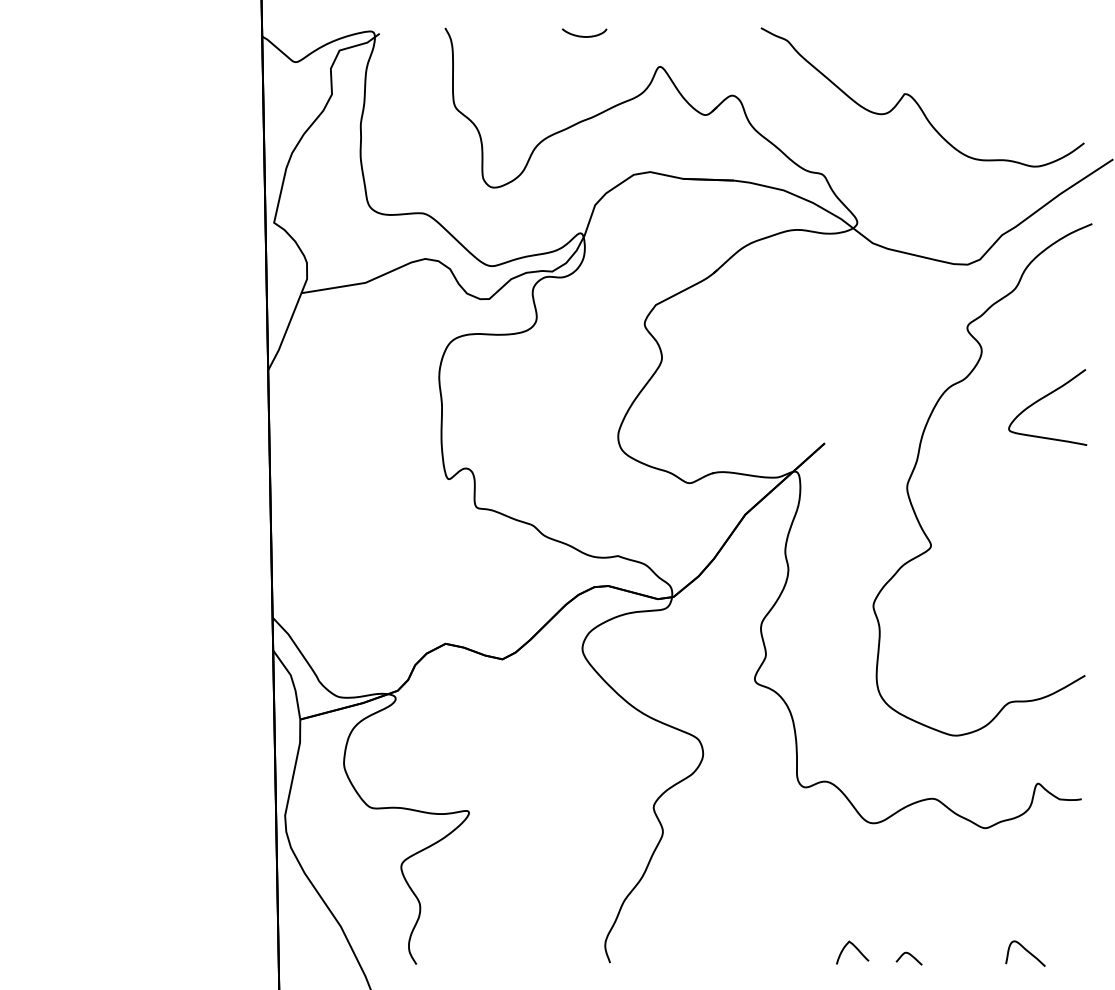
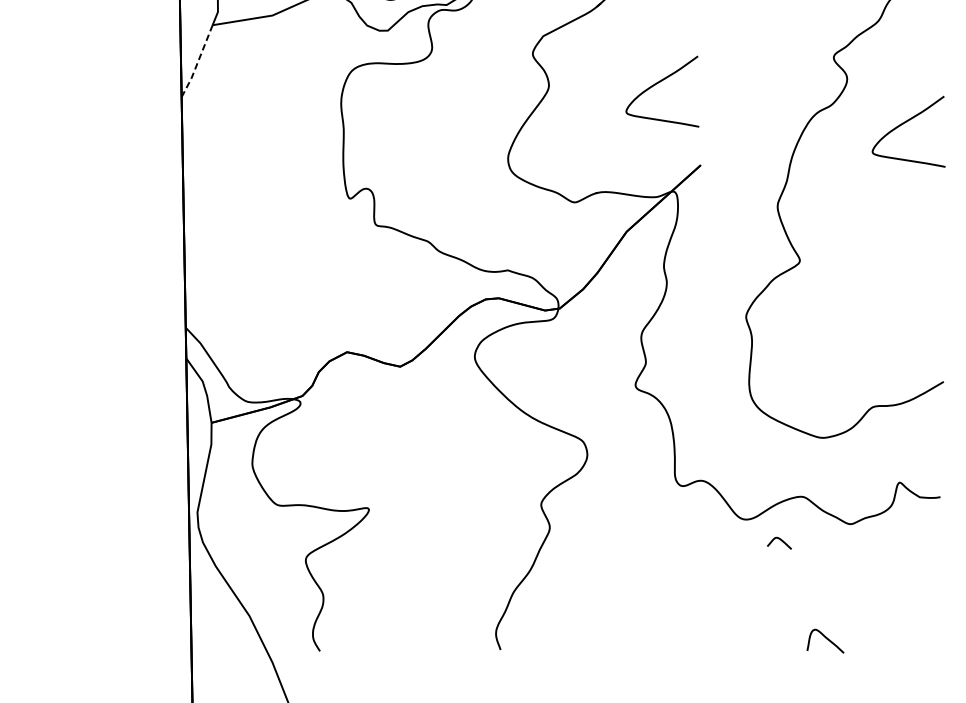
line: (285, 333) -> (197, 62), solid -> dashed
curve: (778, 356) -> (657, 84), added
curve: (855, 948) -> (729, 636), removed
curve: (1026, 951) -> (826, 639), moved
curve: (909, 955) -> (779, 540), moved

